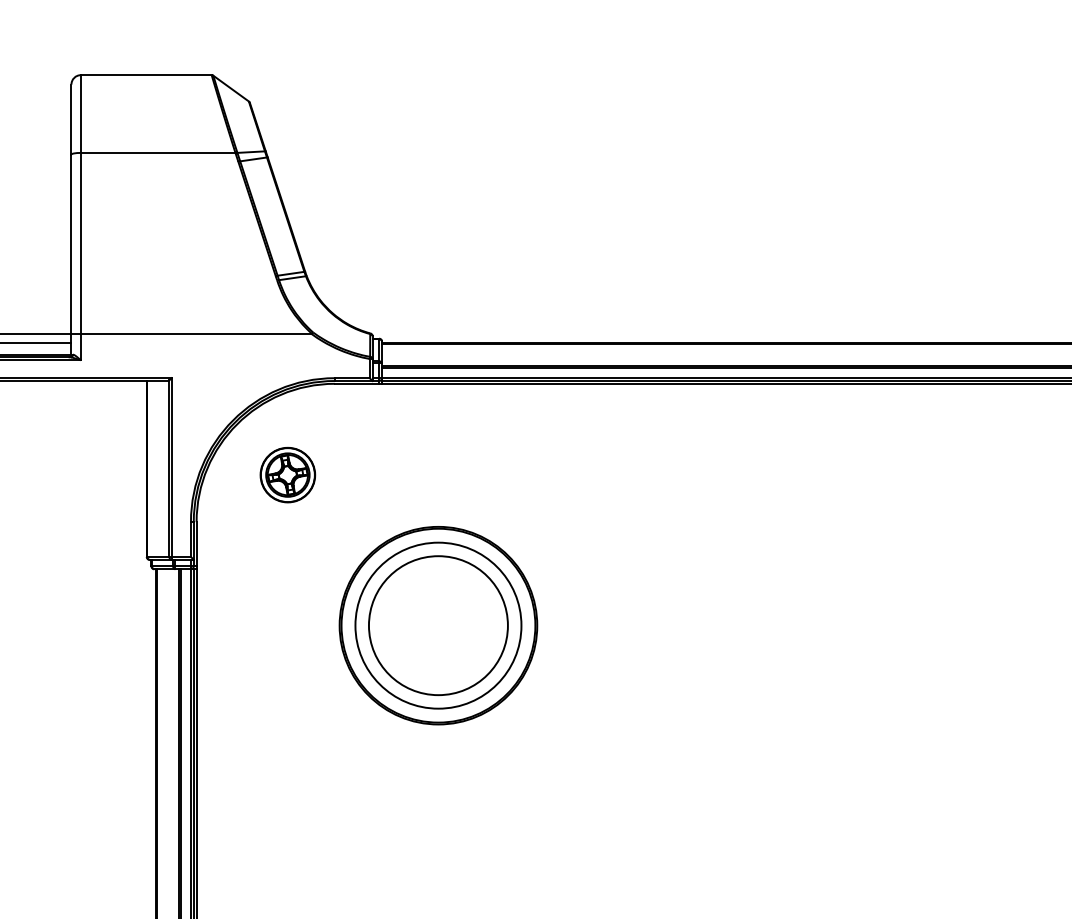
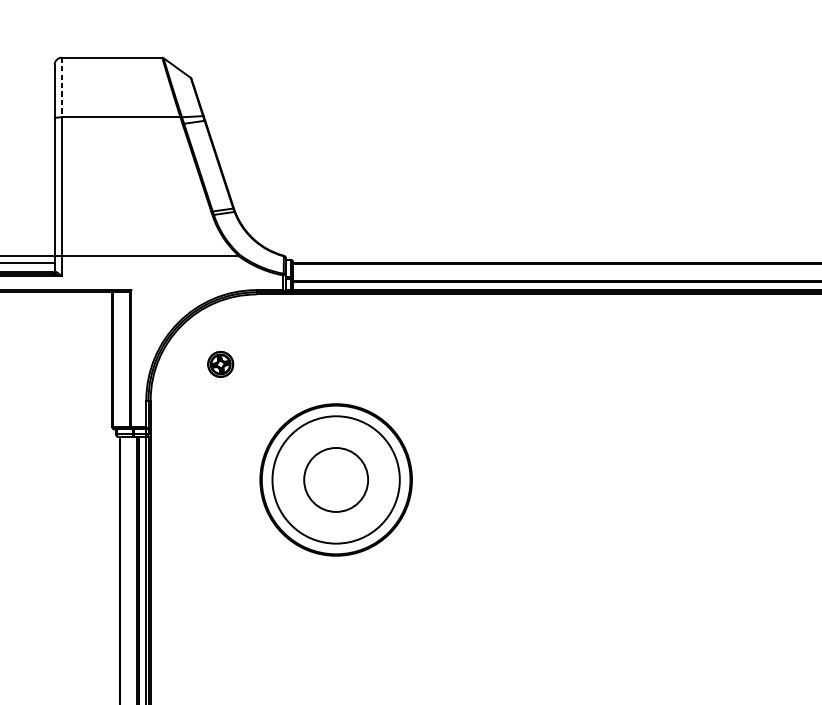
line: (80, 114) -> (61, 87), solid -> dashed
part: (287, 474) -> (220, 364), size x0.6
circle: (437, 625) -> (335, 479), size x0.6

